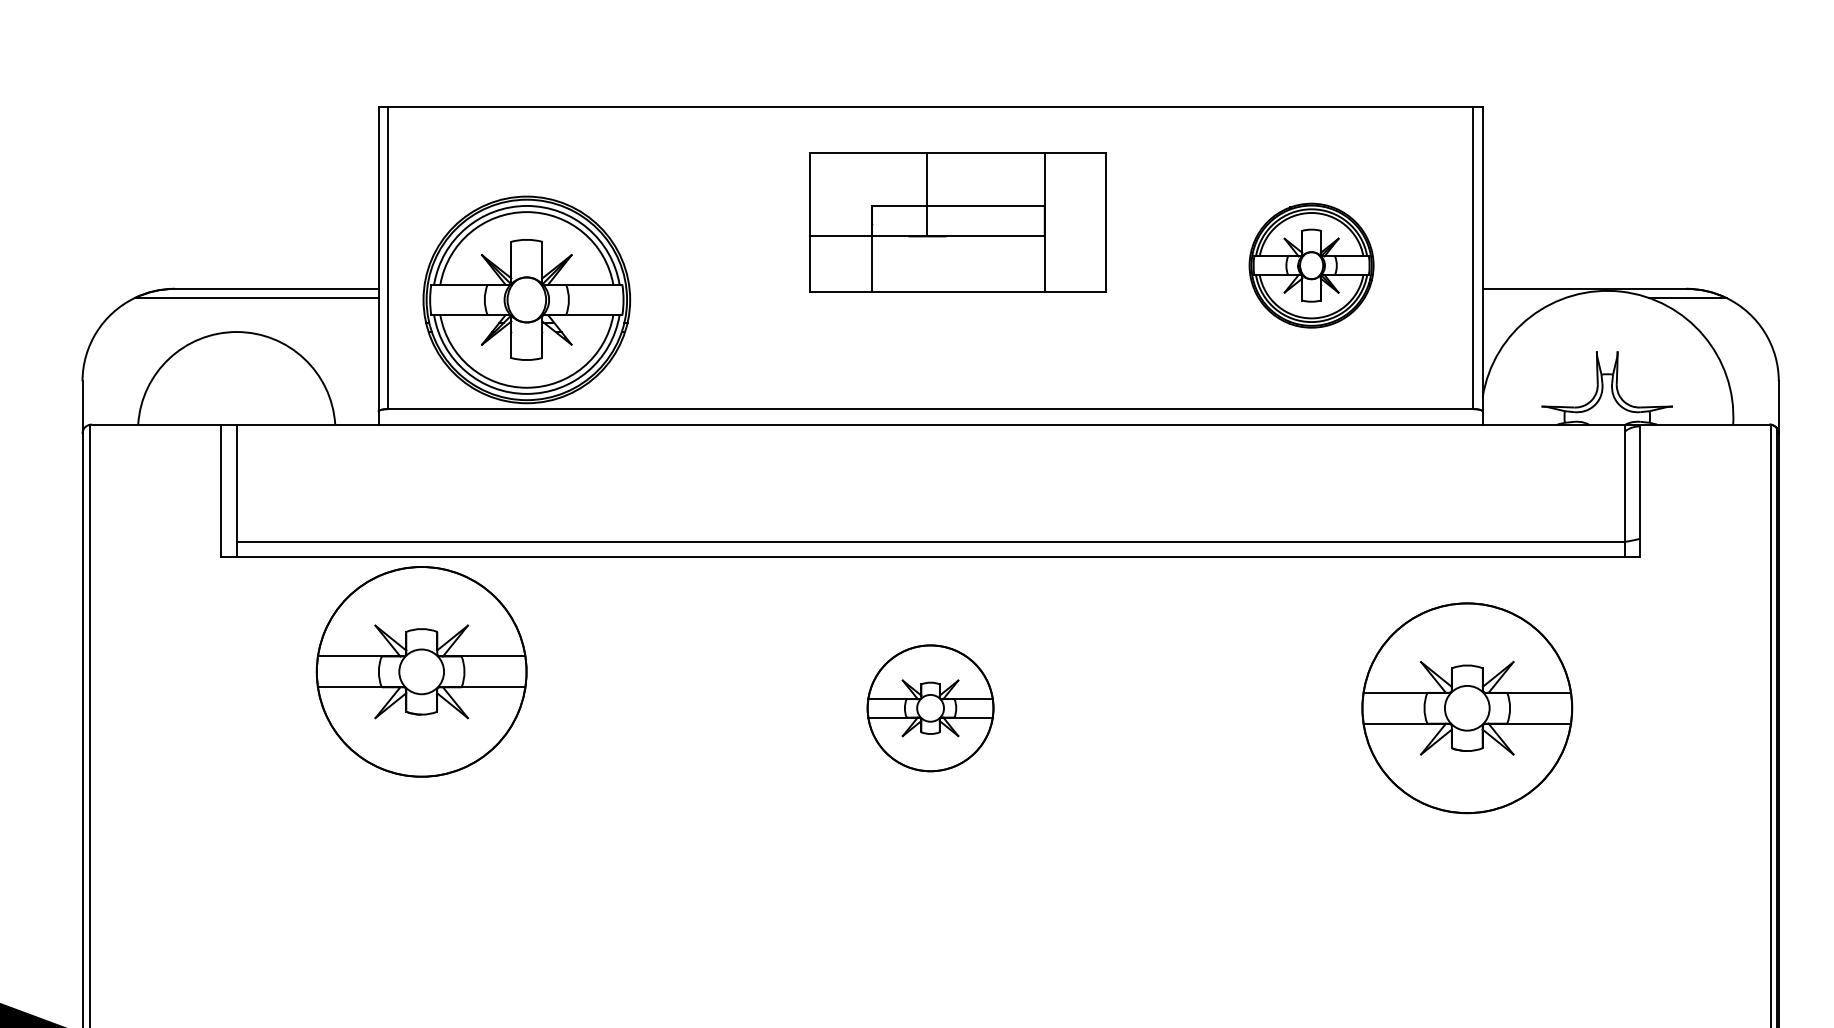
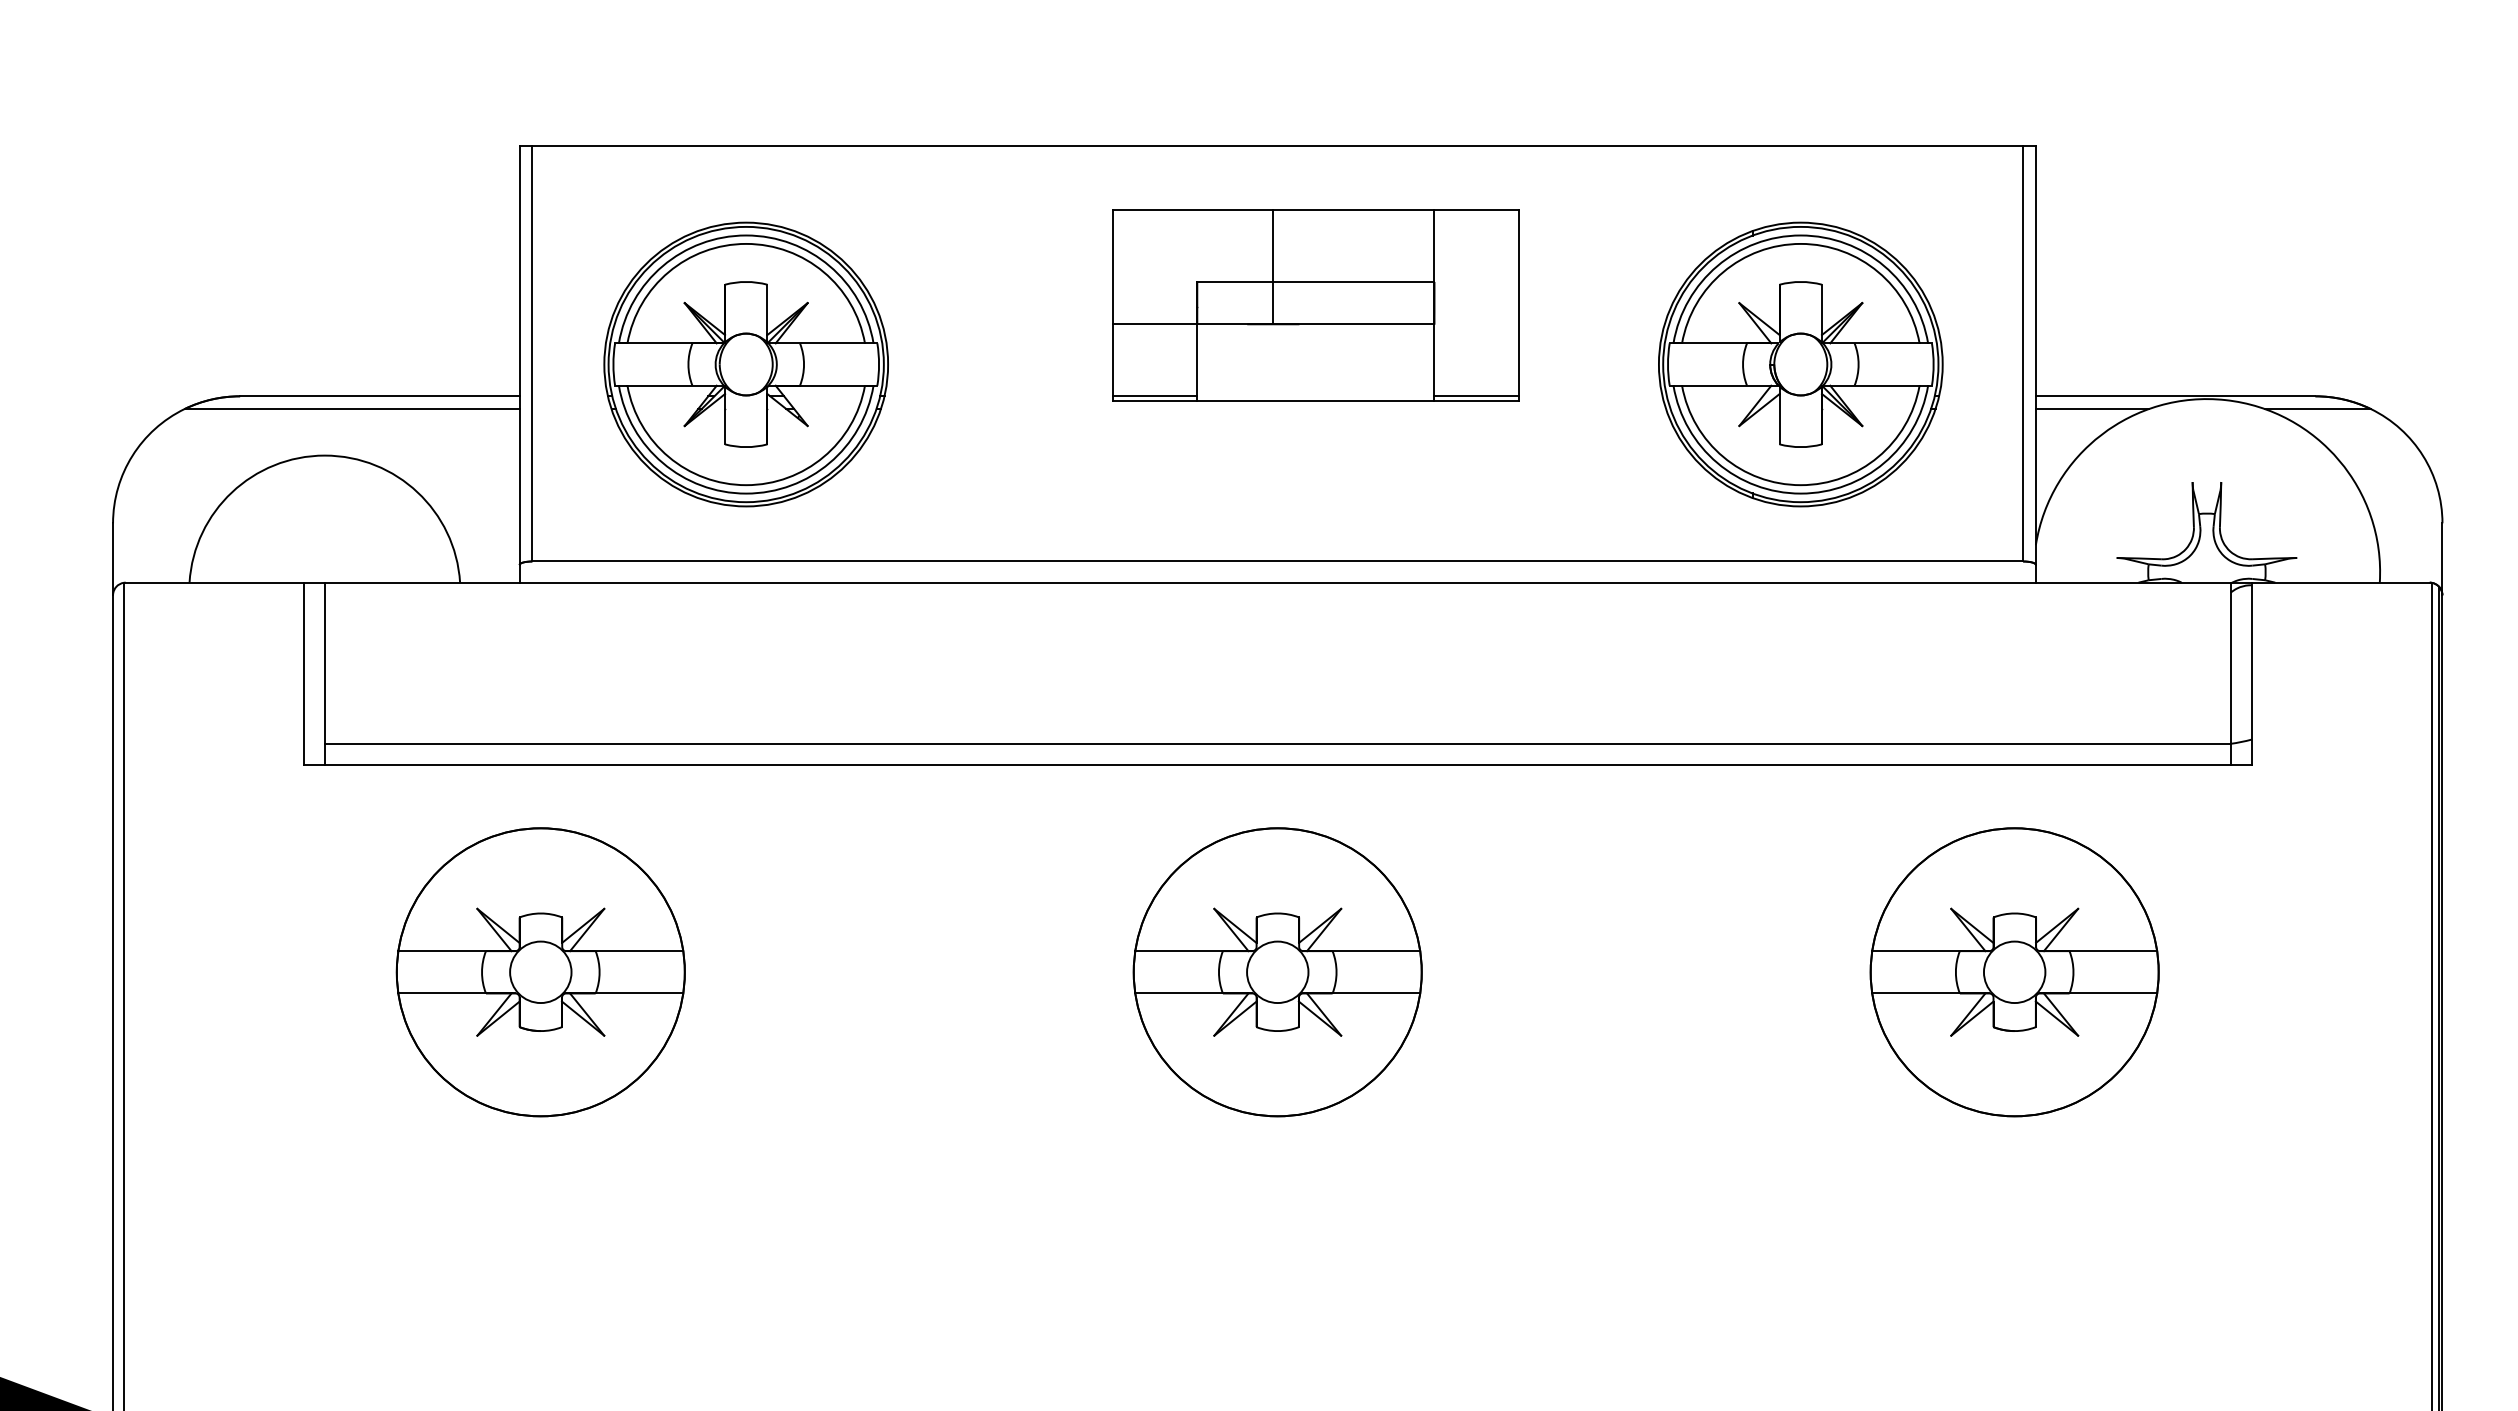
part: (1311, 265) -> (1800, 364), size x1.67
line: (840, 288) -> (1154, 396), added
line: (1075, 288) -> (1476, 396), added
line: (1523, 298) -> (2092, 409), added
part: (526, 299) -> (745, 364), moved
part: (421, 672) -> (540, 972), moved
part: (930, 708) -> (1277, 972), size x1.67

